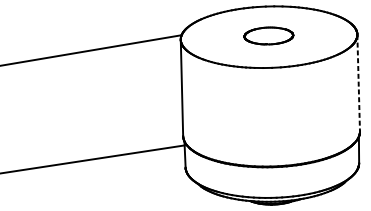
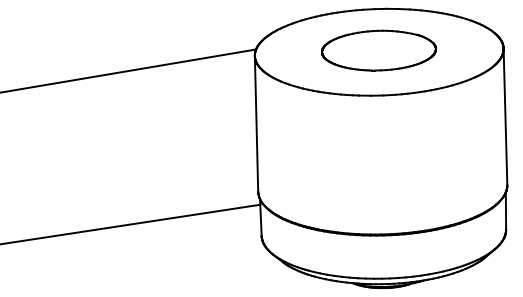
part: (268, 35) -> (378, 50), size x1.67
line: (358, 82) -> (505, 116), dashed -> solid

